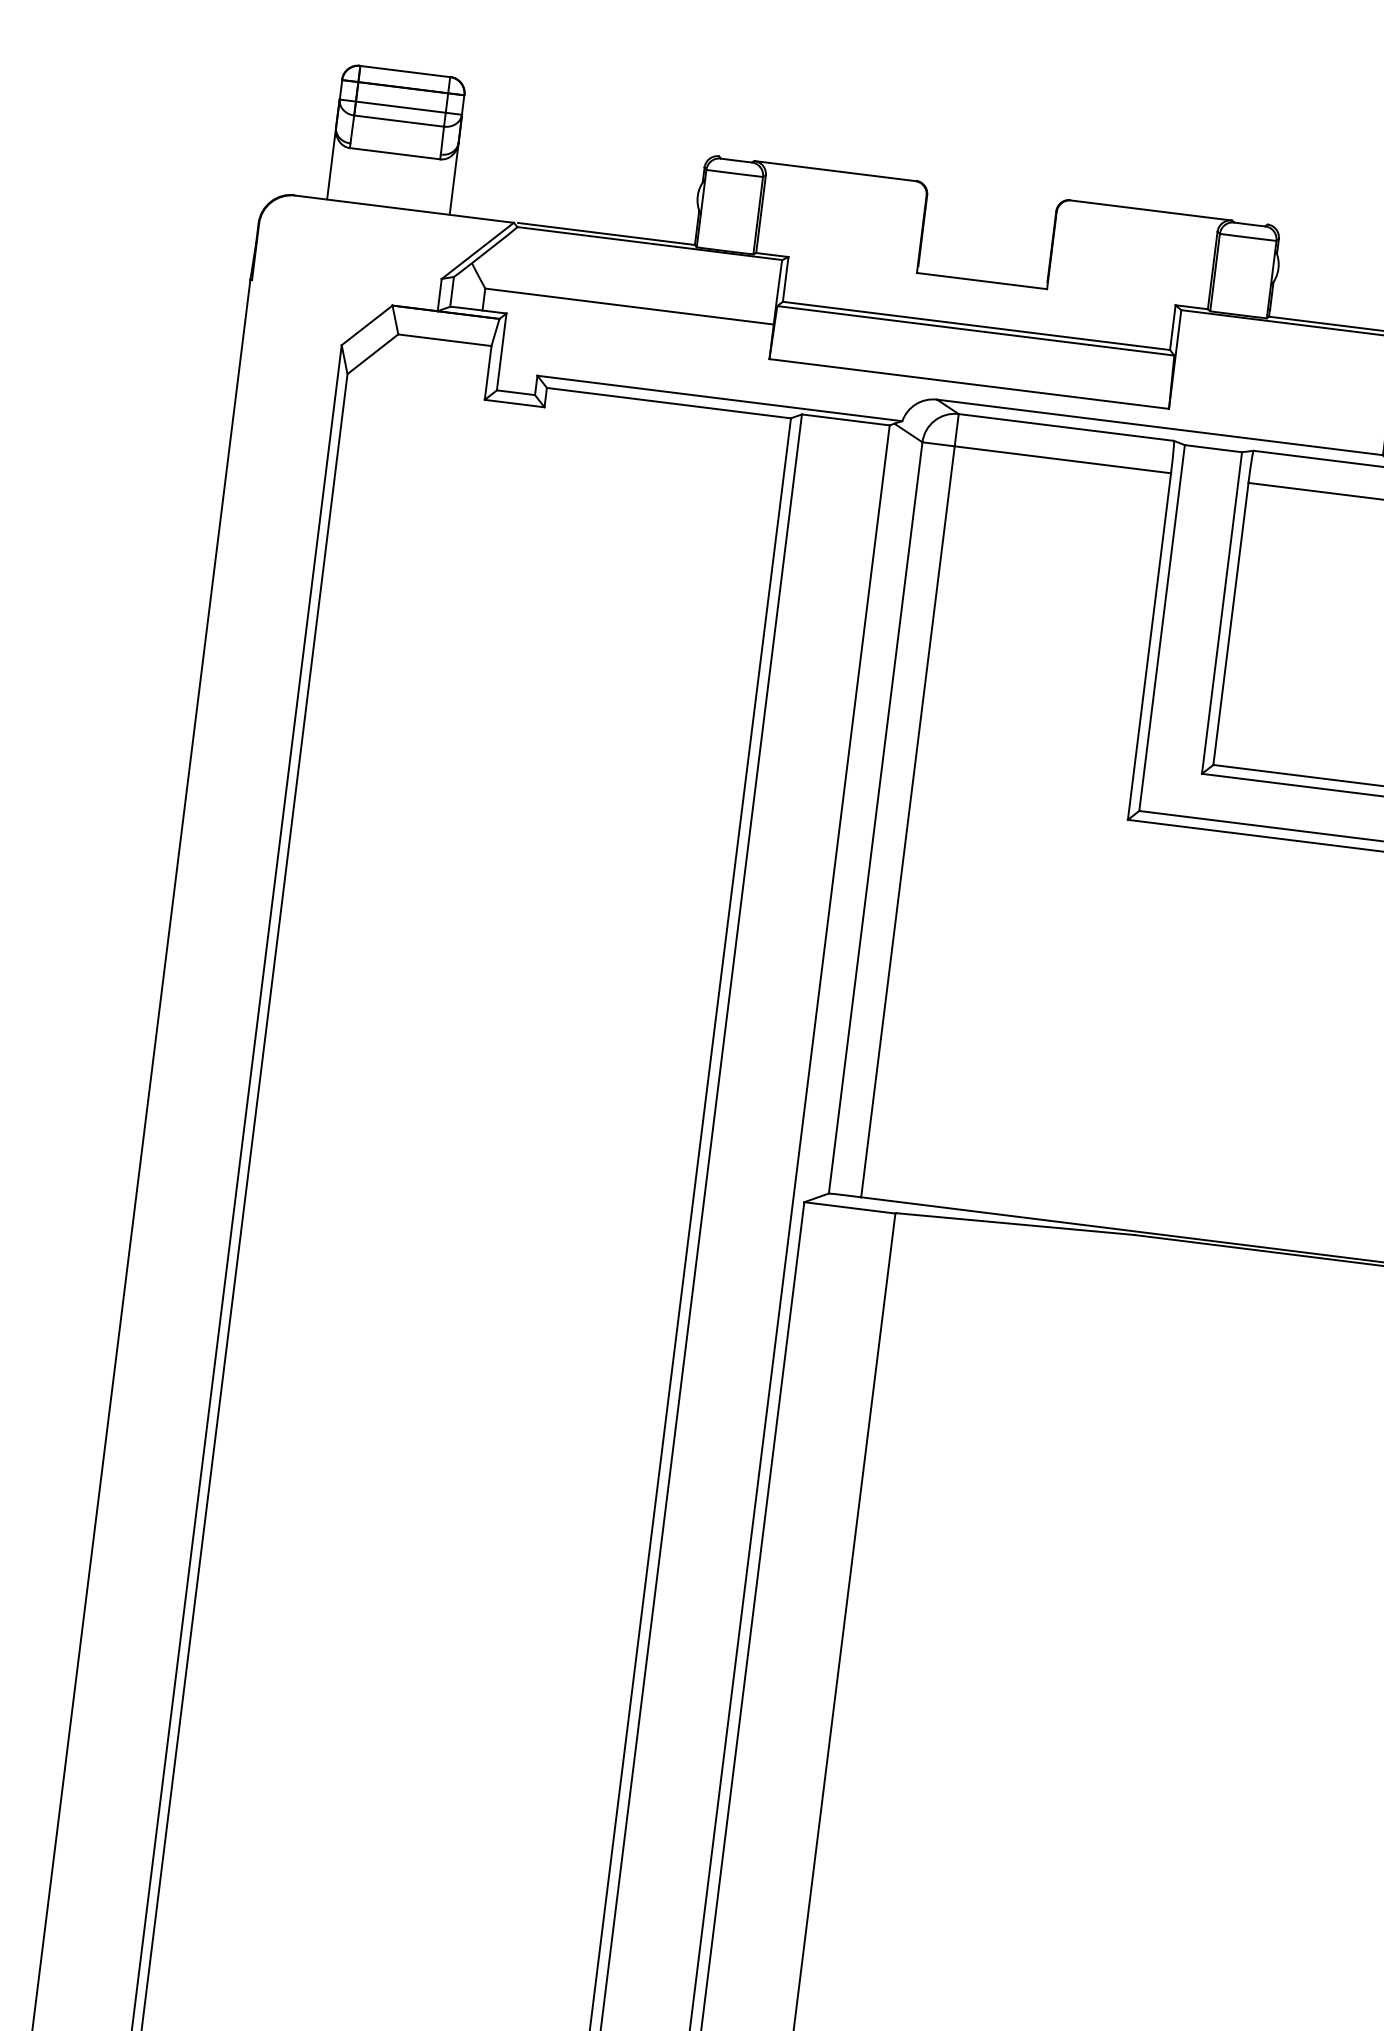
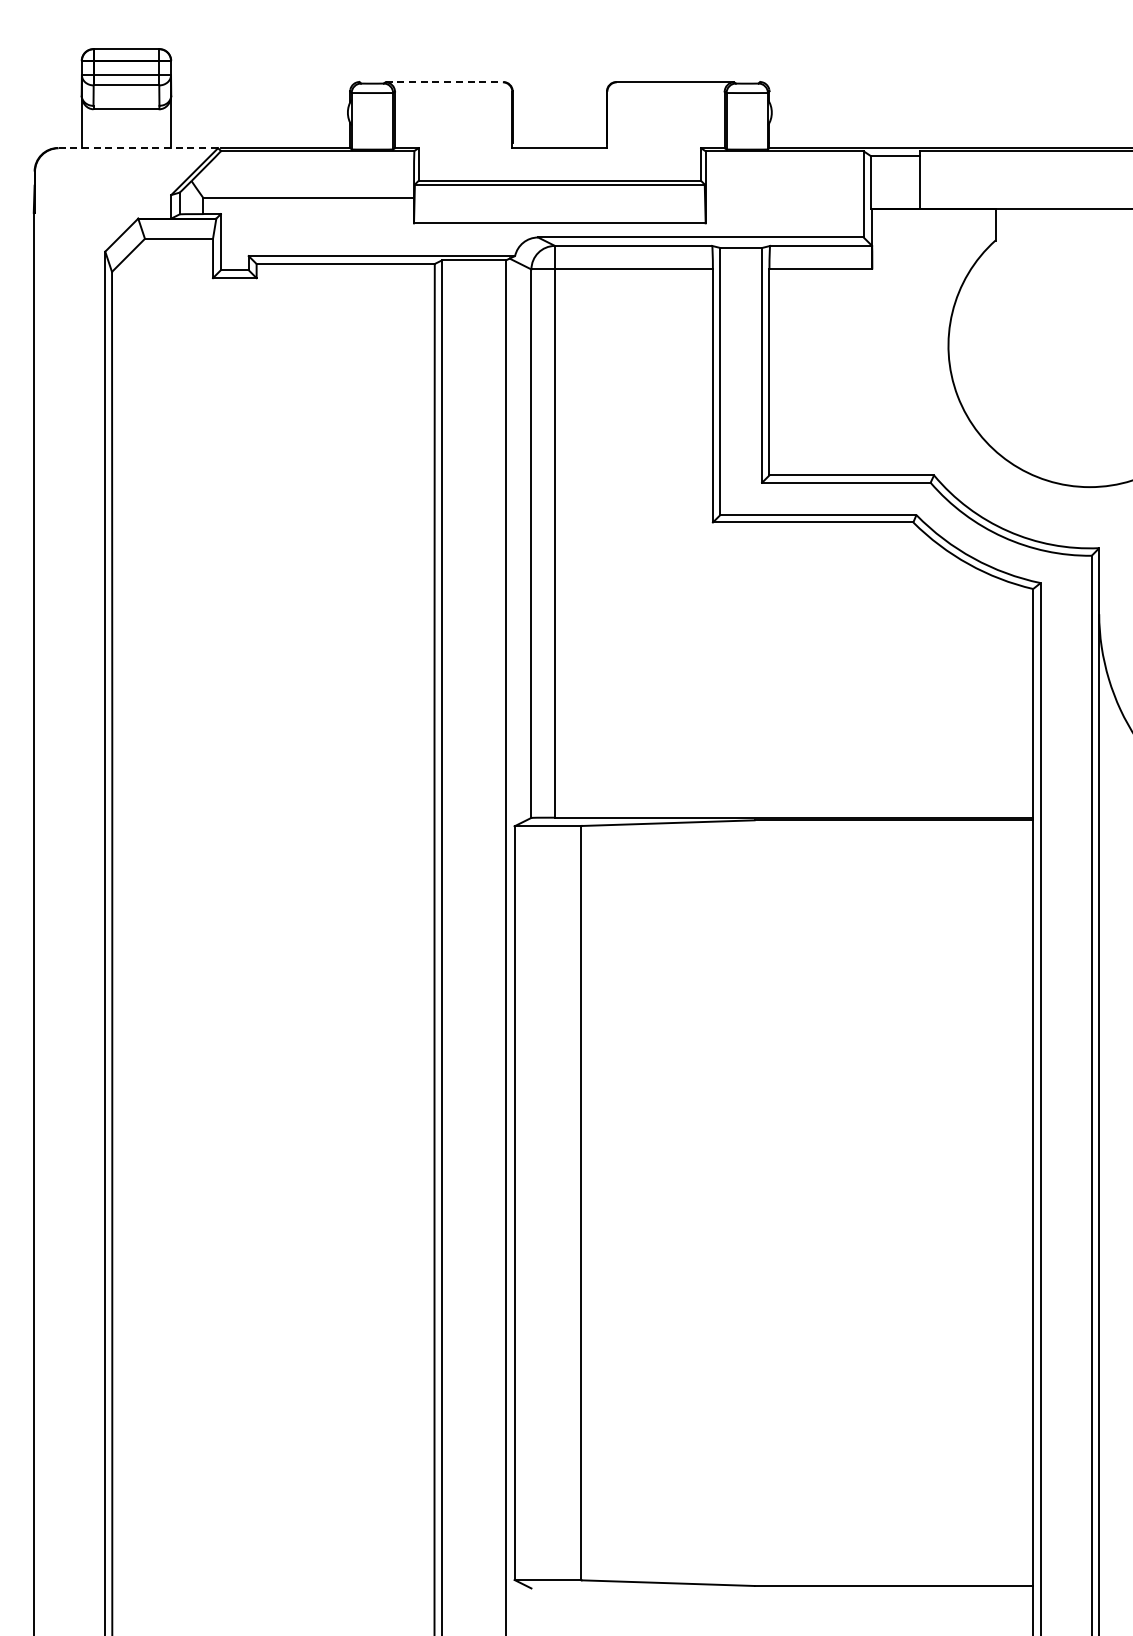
line: (835, 171) -> (444, 82), solid -> dashed
line: (404, 209) -> (138, 148), solid -> dashed

